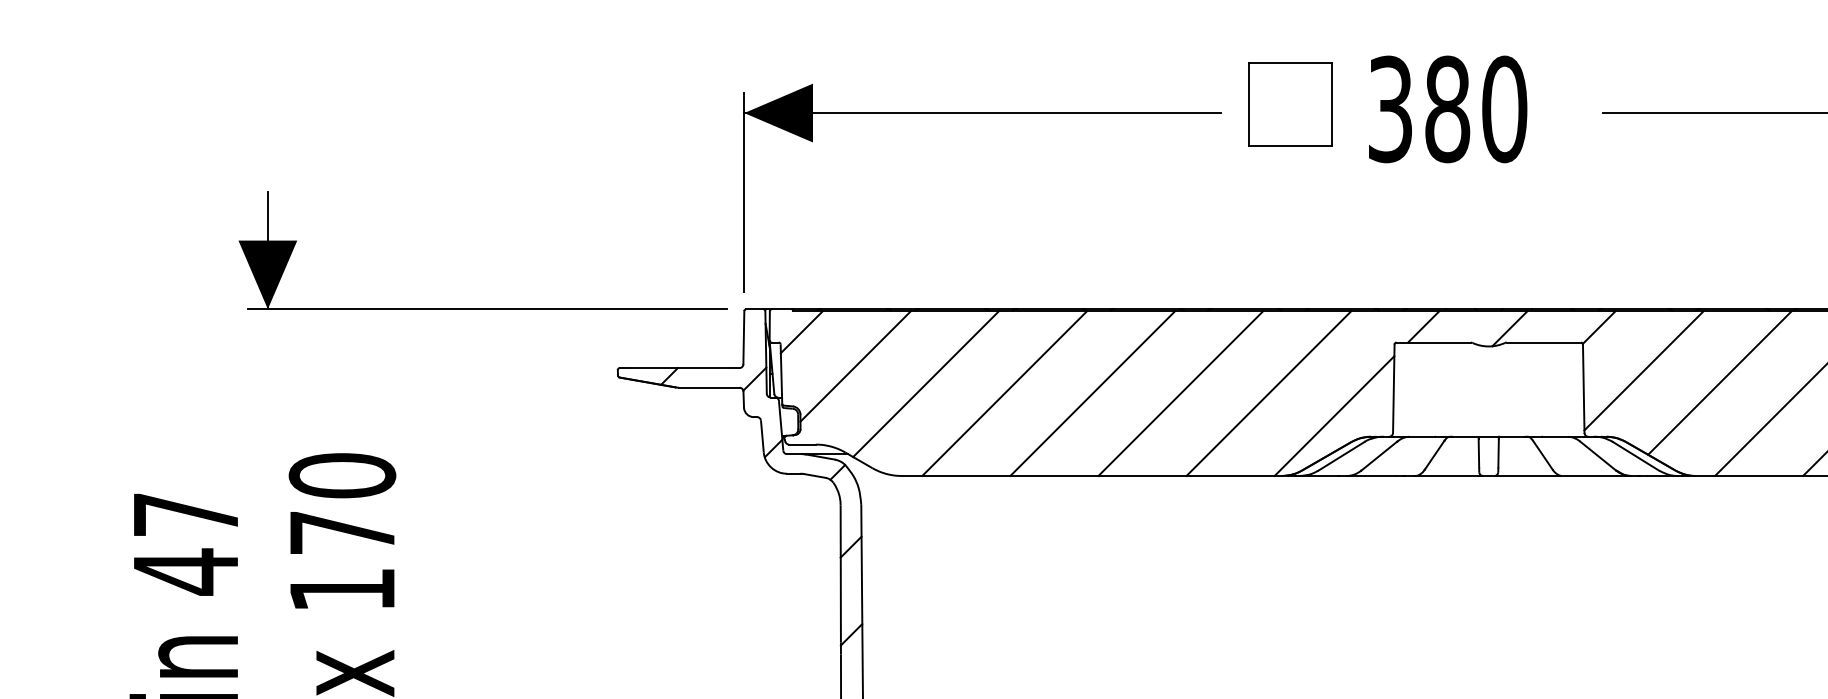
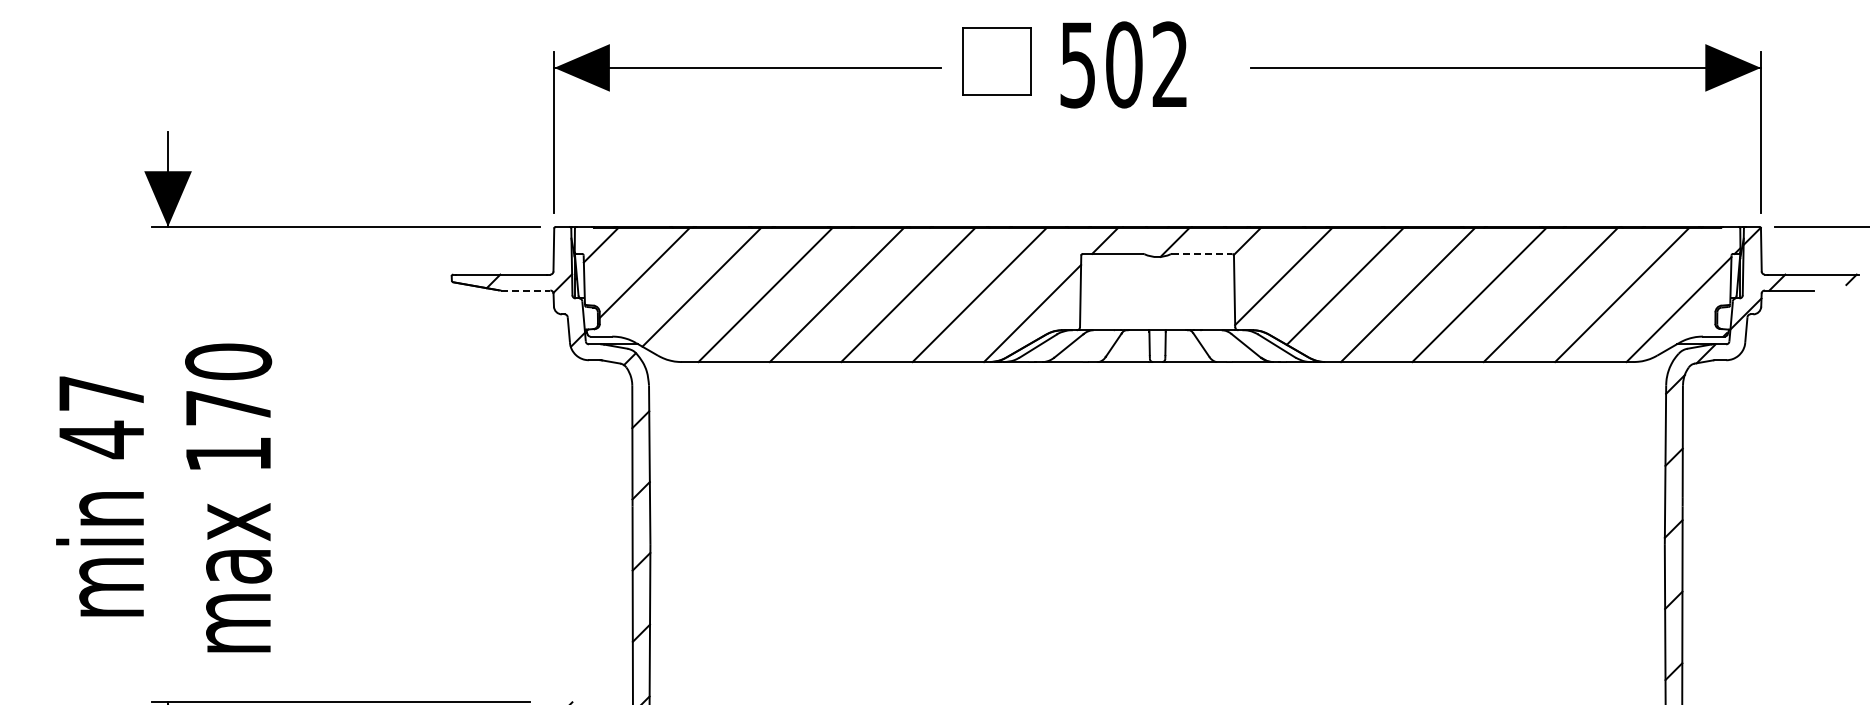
text: (1447, 108) -> (1124, 64), 380 -> 502
line: (1544, 342) -> (1202, 253), solid -> dashed
line: (708, 387) -> (525, 290), solid -> dashed

